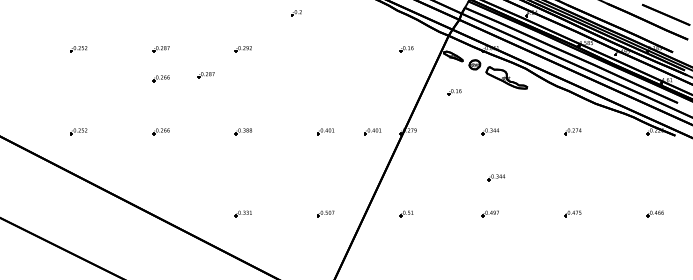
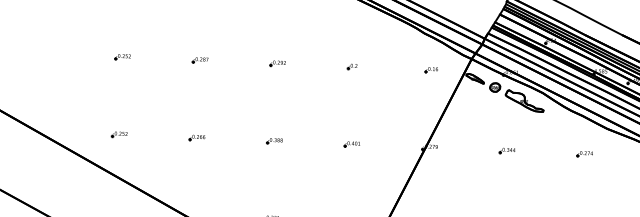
part: (296, 13) -> (352, 67), moved
part: (205, 75) -> (241, 86), removed
part: (160, 78) -> (198, 87), removed
part: (454, 92) -> (474, 112), removed
part: (372, 131) -> (396, 146), removed
part: (495, 177) -> (510, 194), removed

